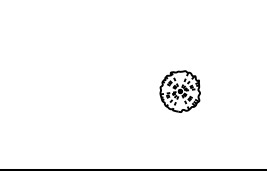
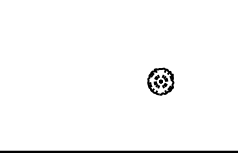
part: (179, 91) -> (160, 81), size x0.71

